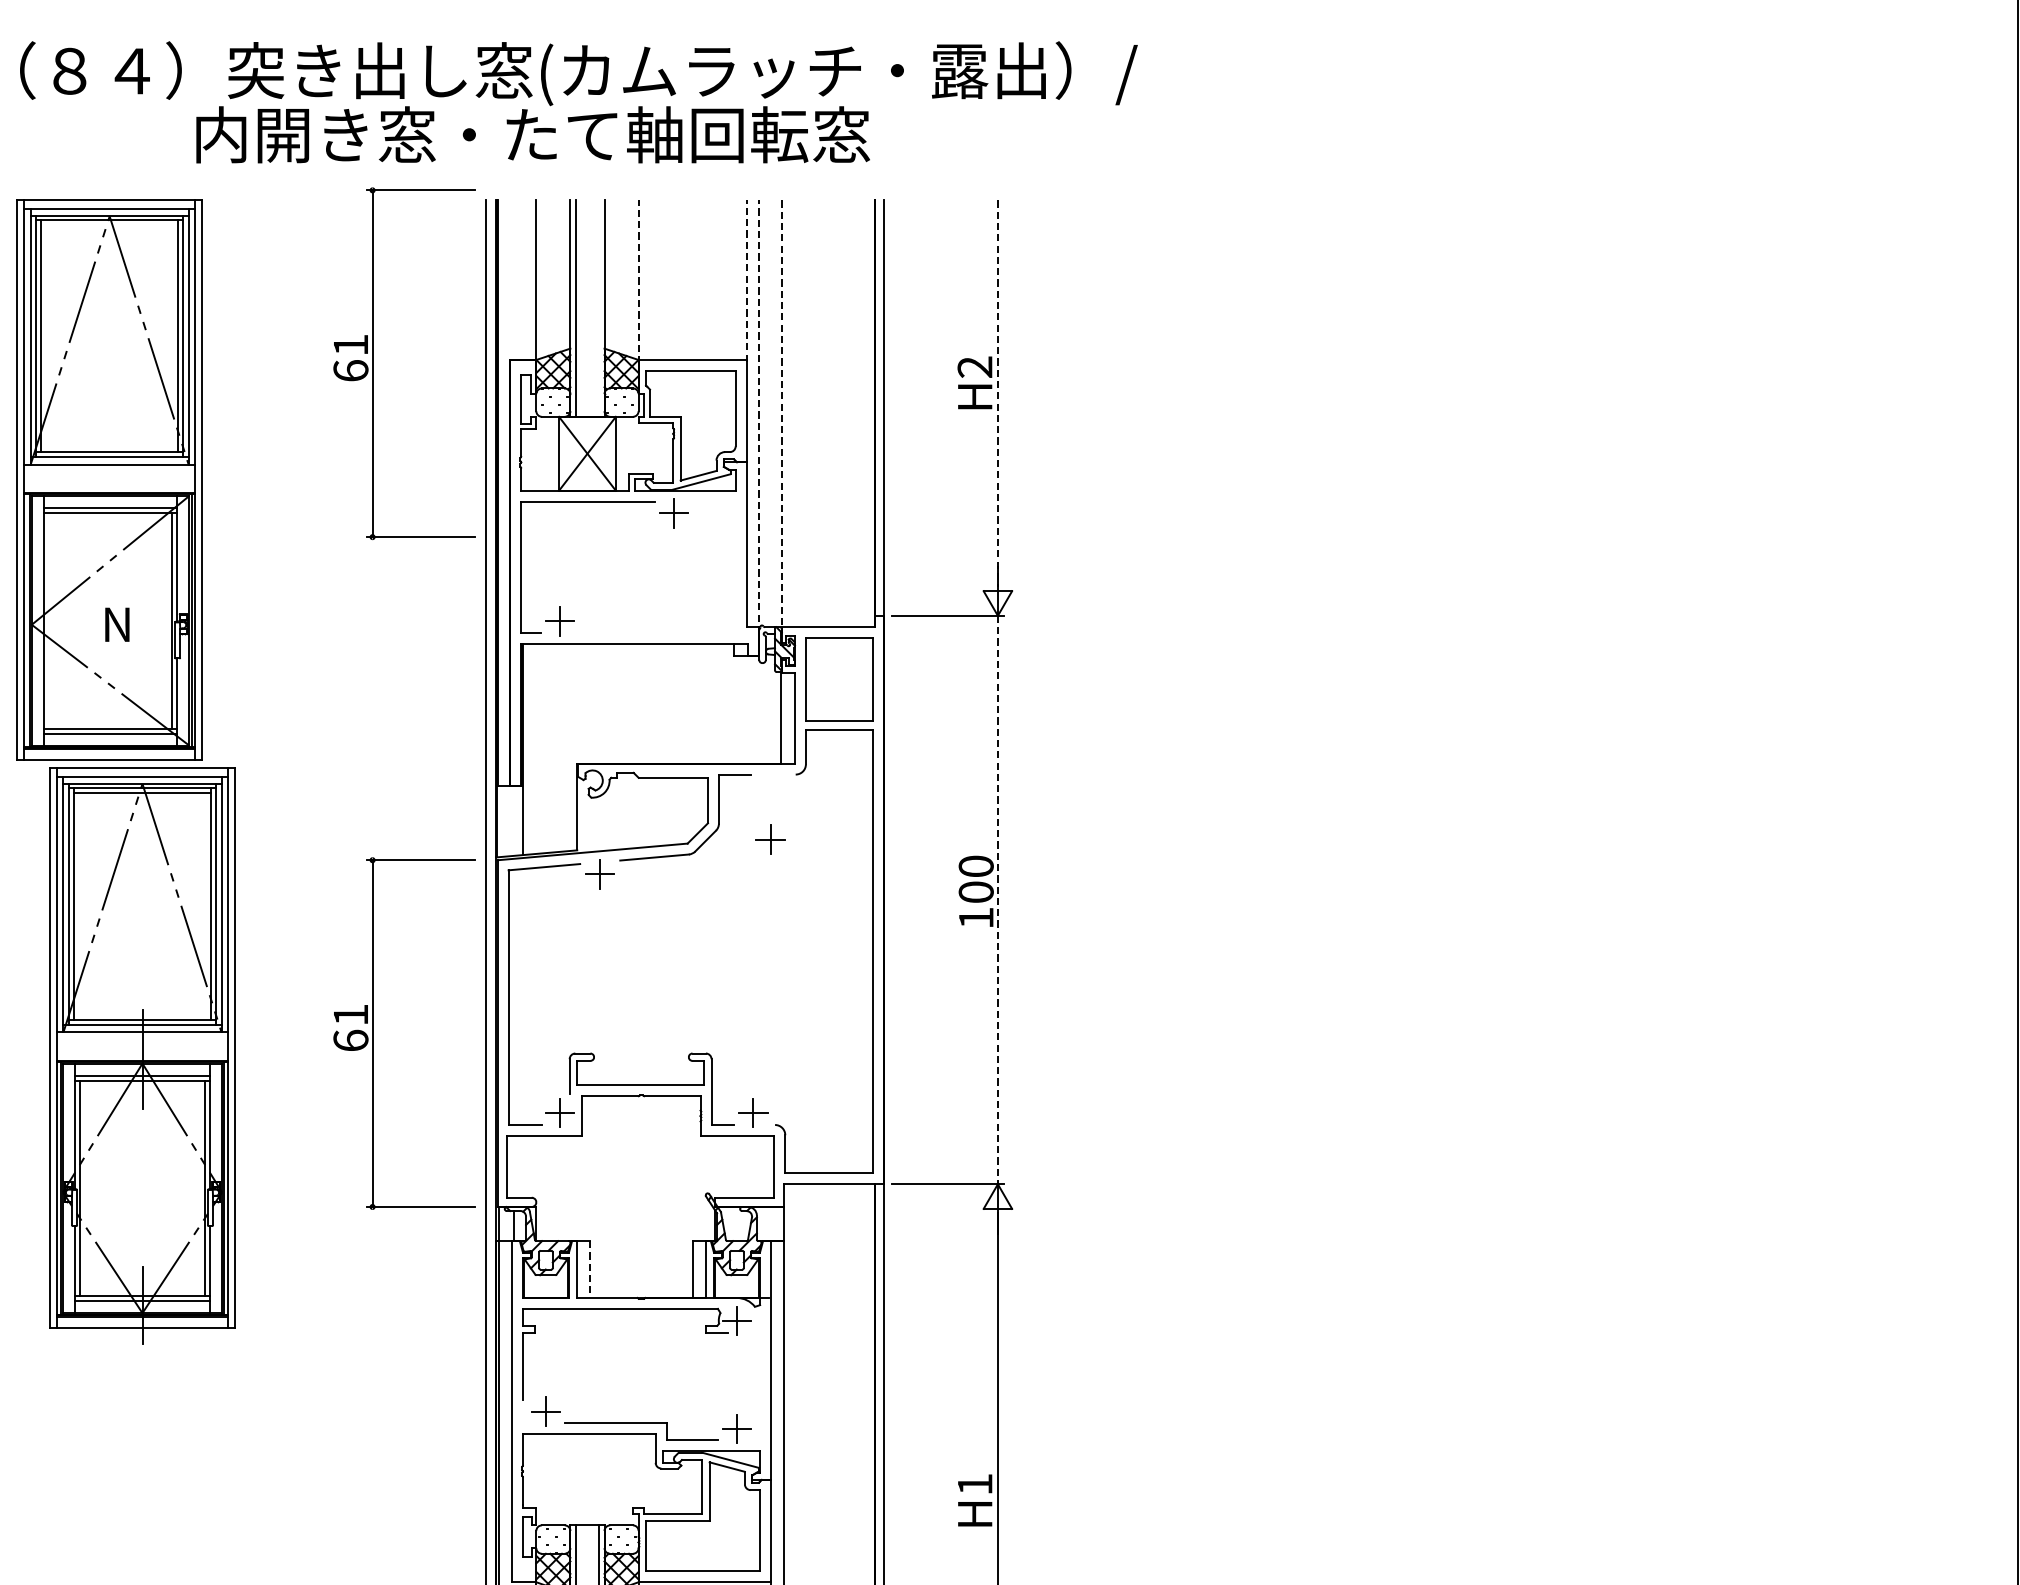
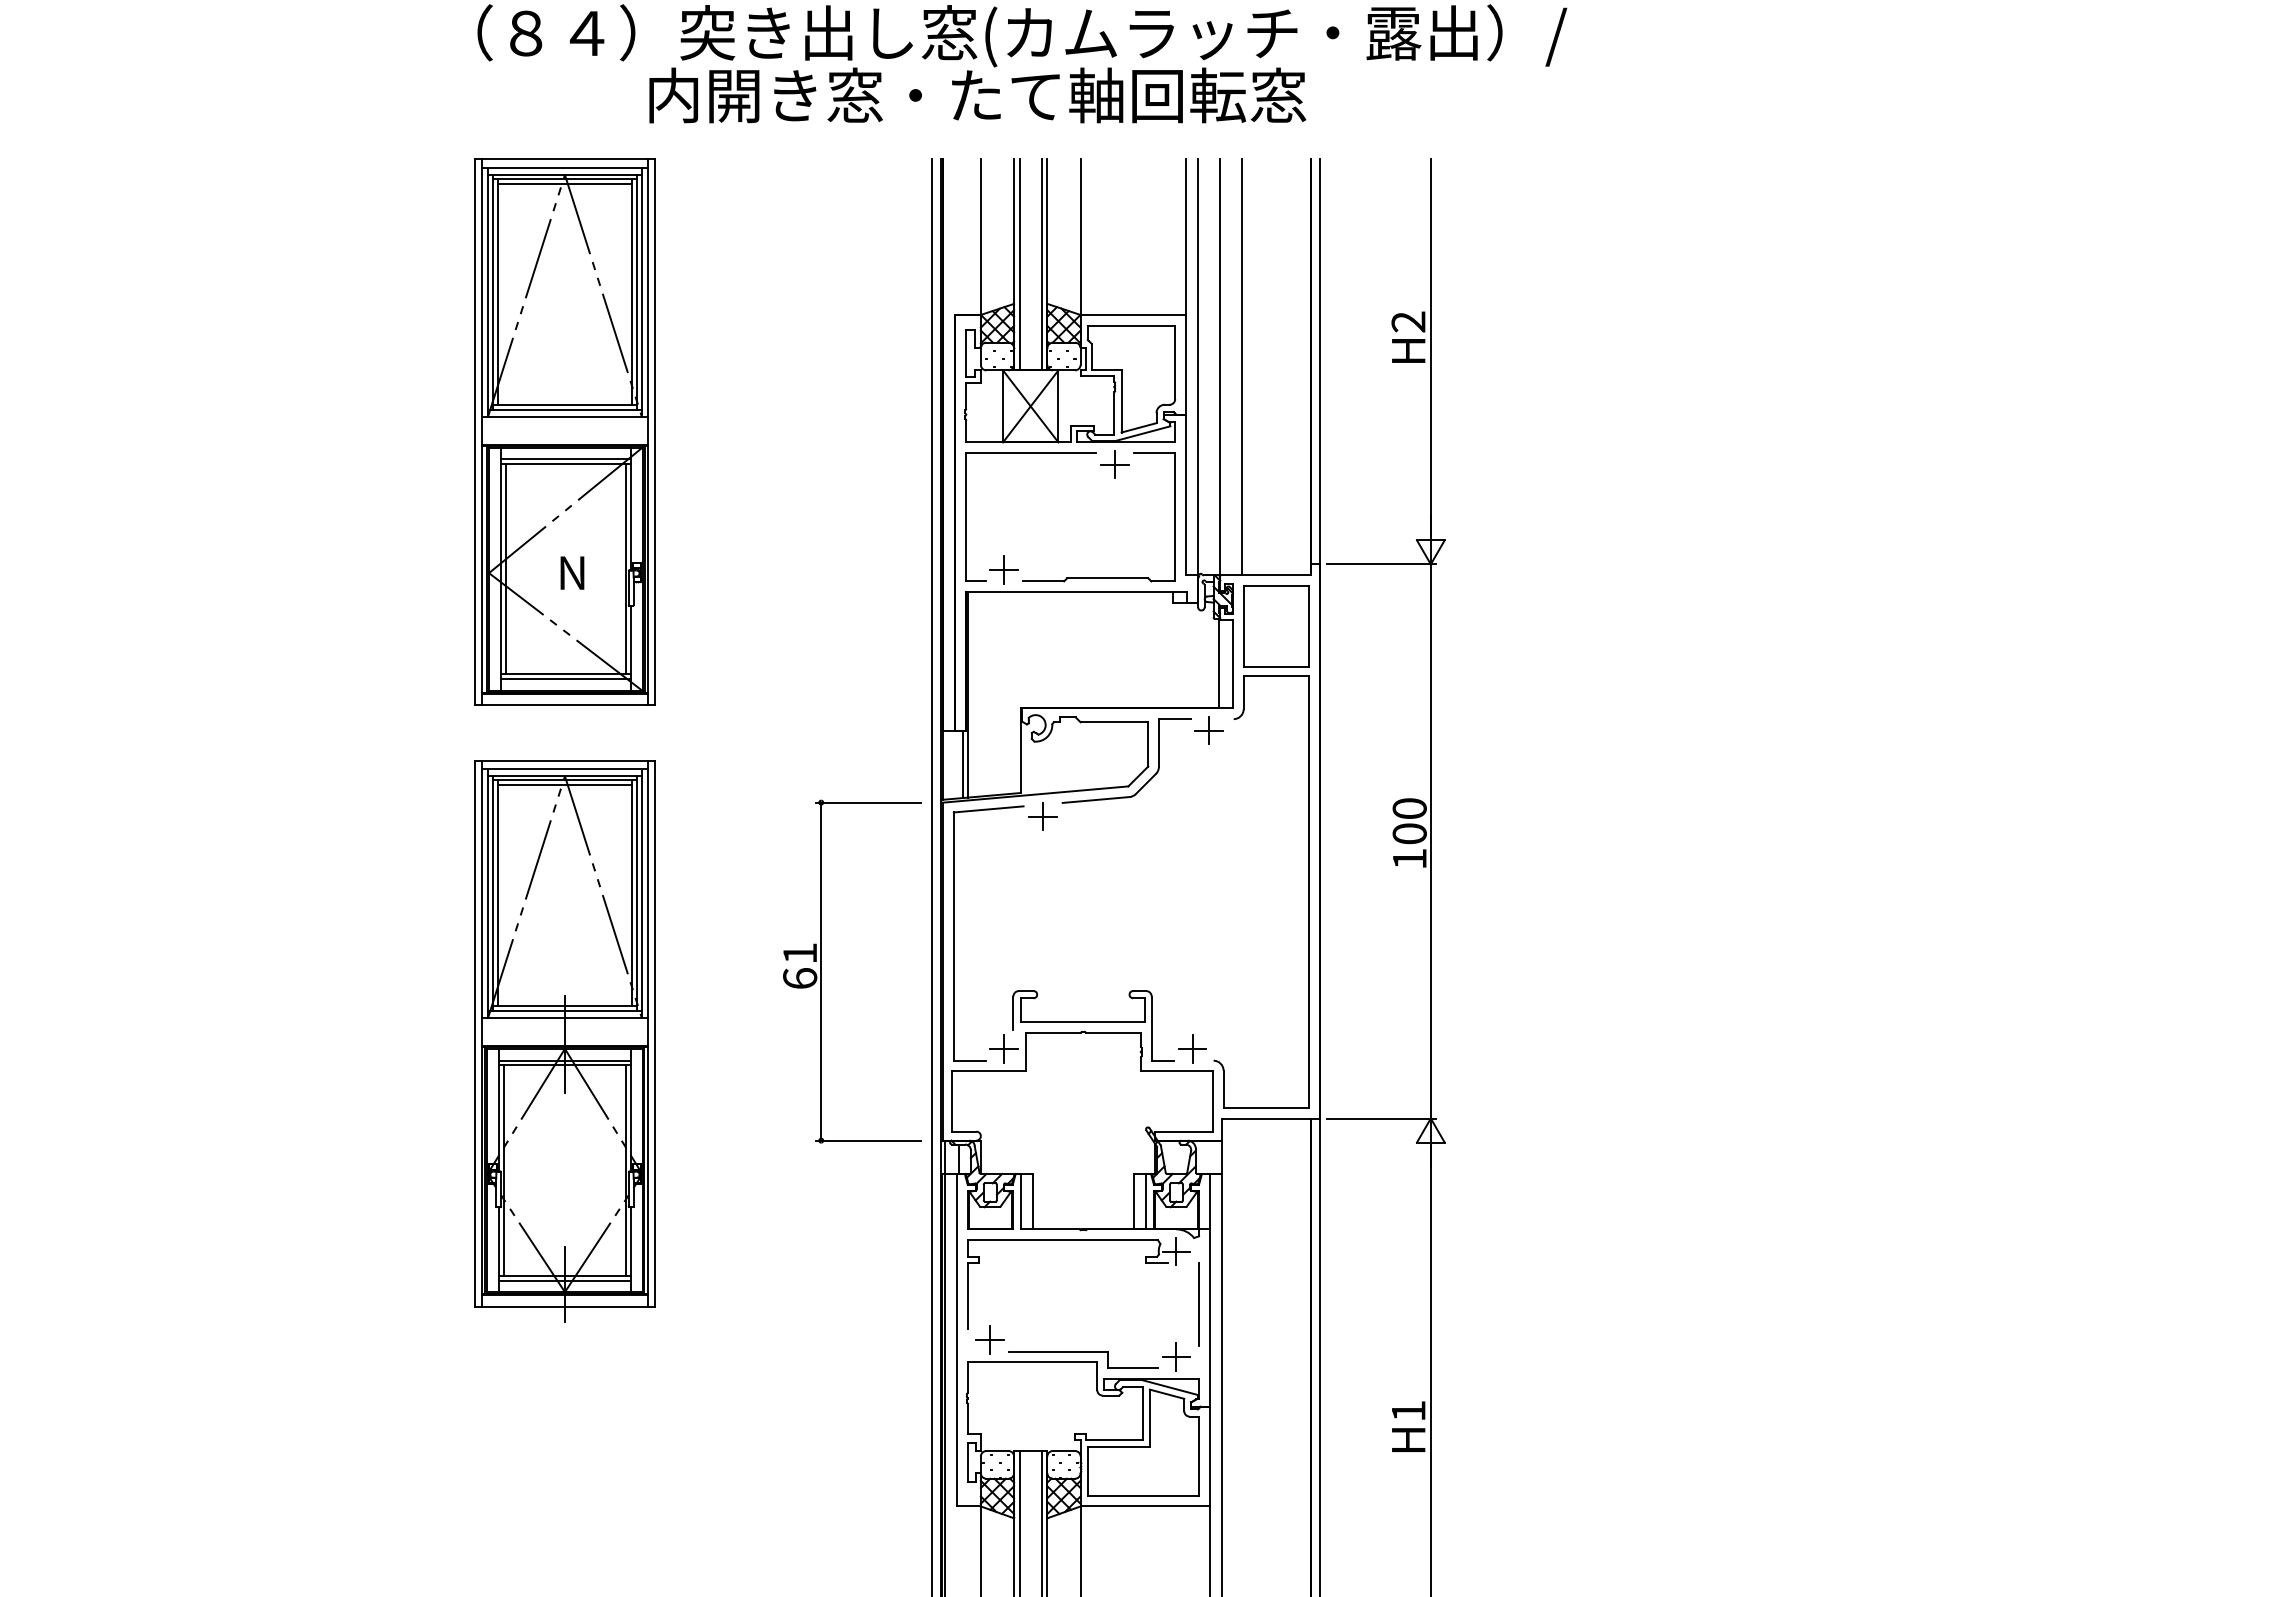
line: (109, 225) -> (564, 183), added
line: (638, 281) -> (1080, 238), dashed -> solid
line: (746, 281) -> (1185, 238), dashed -> solid
line: (598, 308) -> (1041, 264), added
part: (372, 363) -> (821, 318), removed
line: (997, 394) -> (1430, 348), dashed -> solid
line: (803, 413) -> (1241, 367), added
line: (782, 414) -> (1220, 368), dashed -> solid
line: (759, 428) -> (1198, 381), dashed -> solid
line: (48, 621) -> (505, 569), added
part: (656, 629) -> (1098, 577), added
line: (517, 821) -> (962, 764), added
part: (769, 839) -> (1208, 730), moved
line: (997, 900) -> (1430, 841), dashed -> solid
part: (142, 1056) -> (564, 1041), moved
line: (589, 1269) -> (1032, 1201), dashed -> solid
line: (760, 1374) -> (1199, 1303), added

